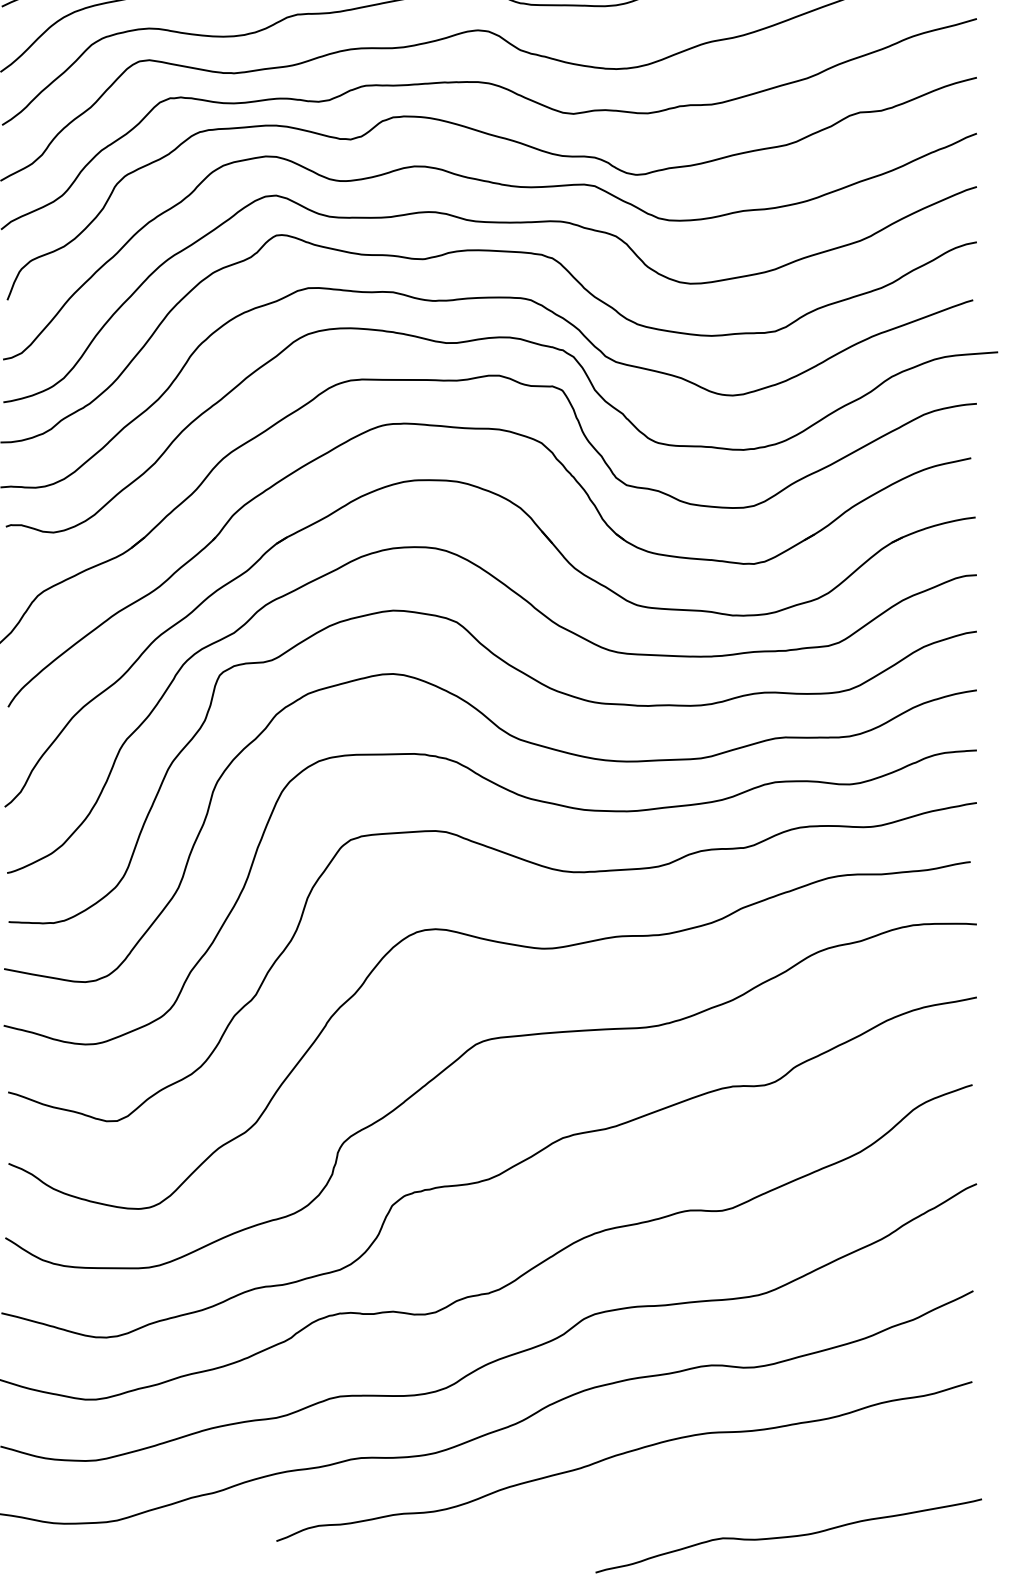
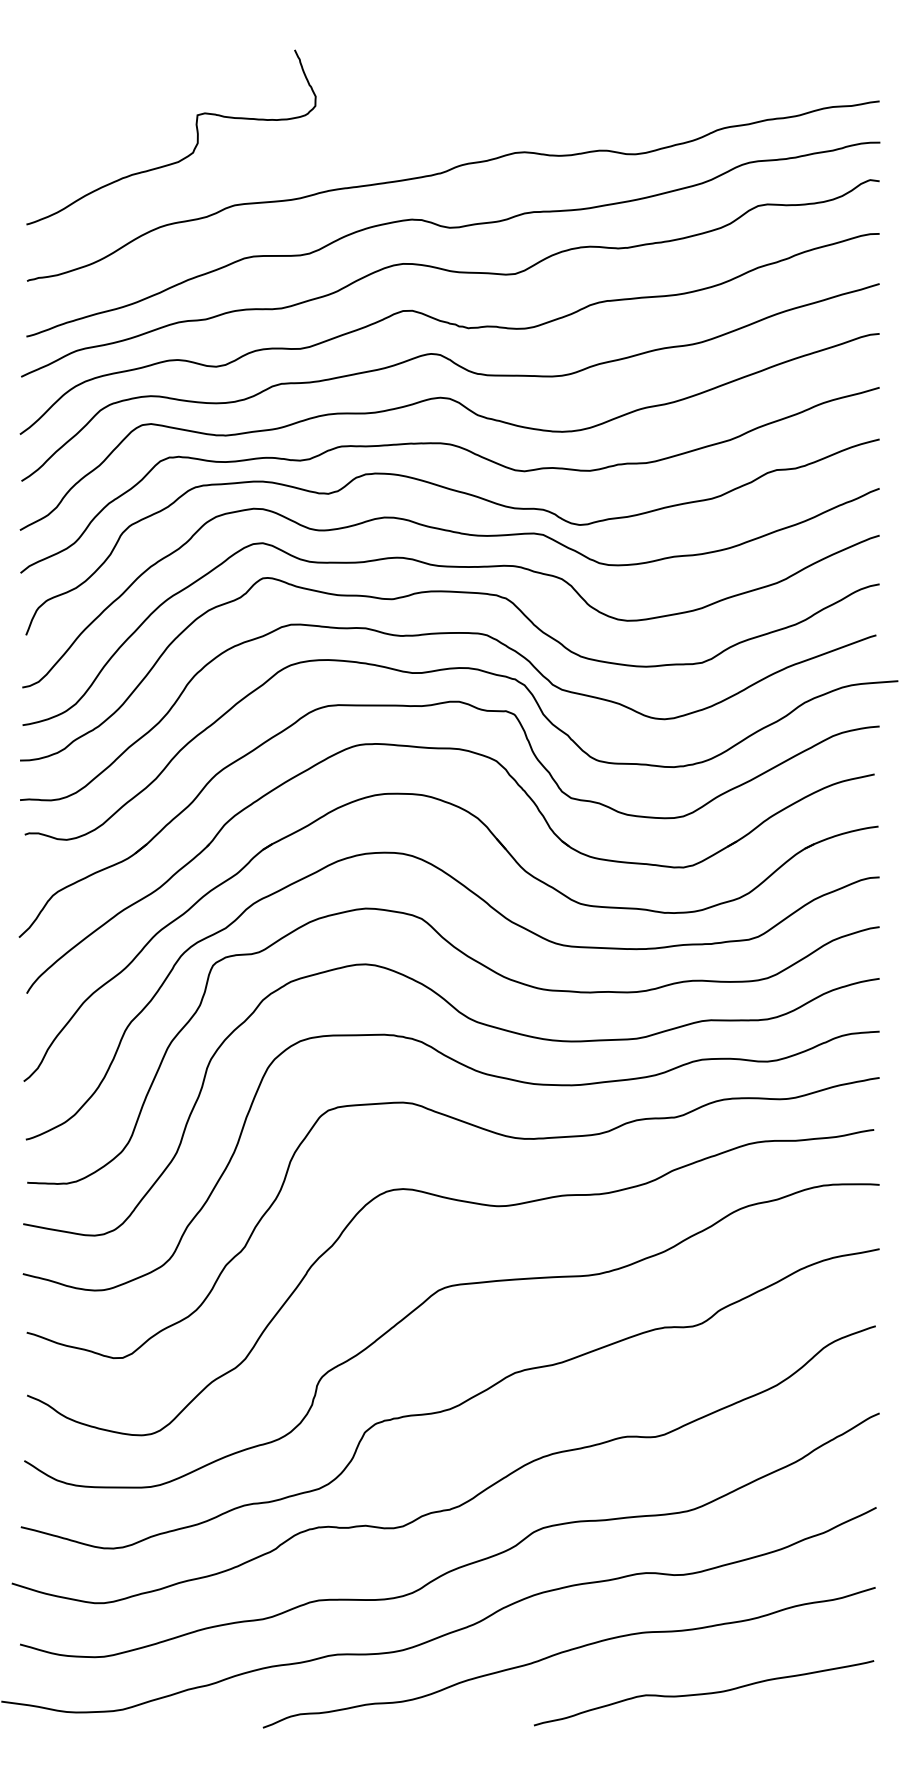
curve: (789, 1536) -> (704, 1693), moved

